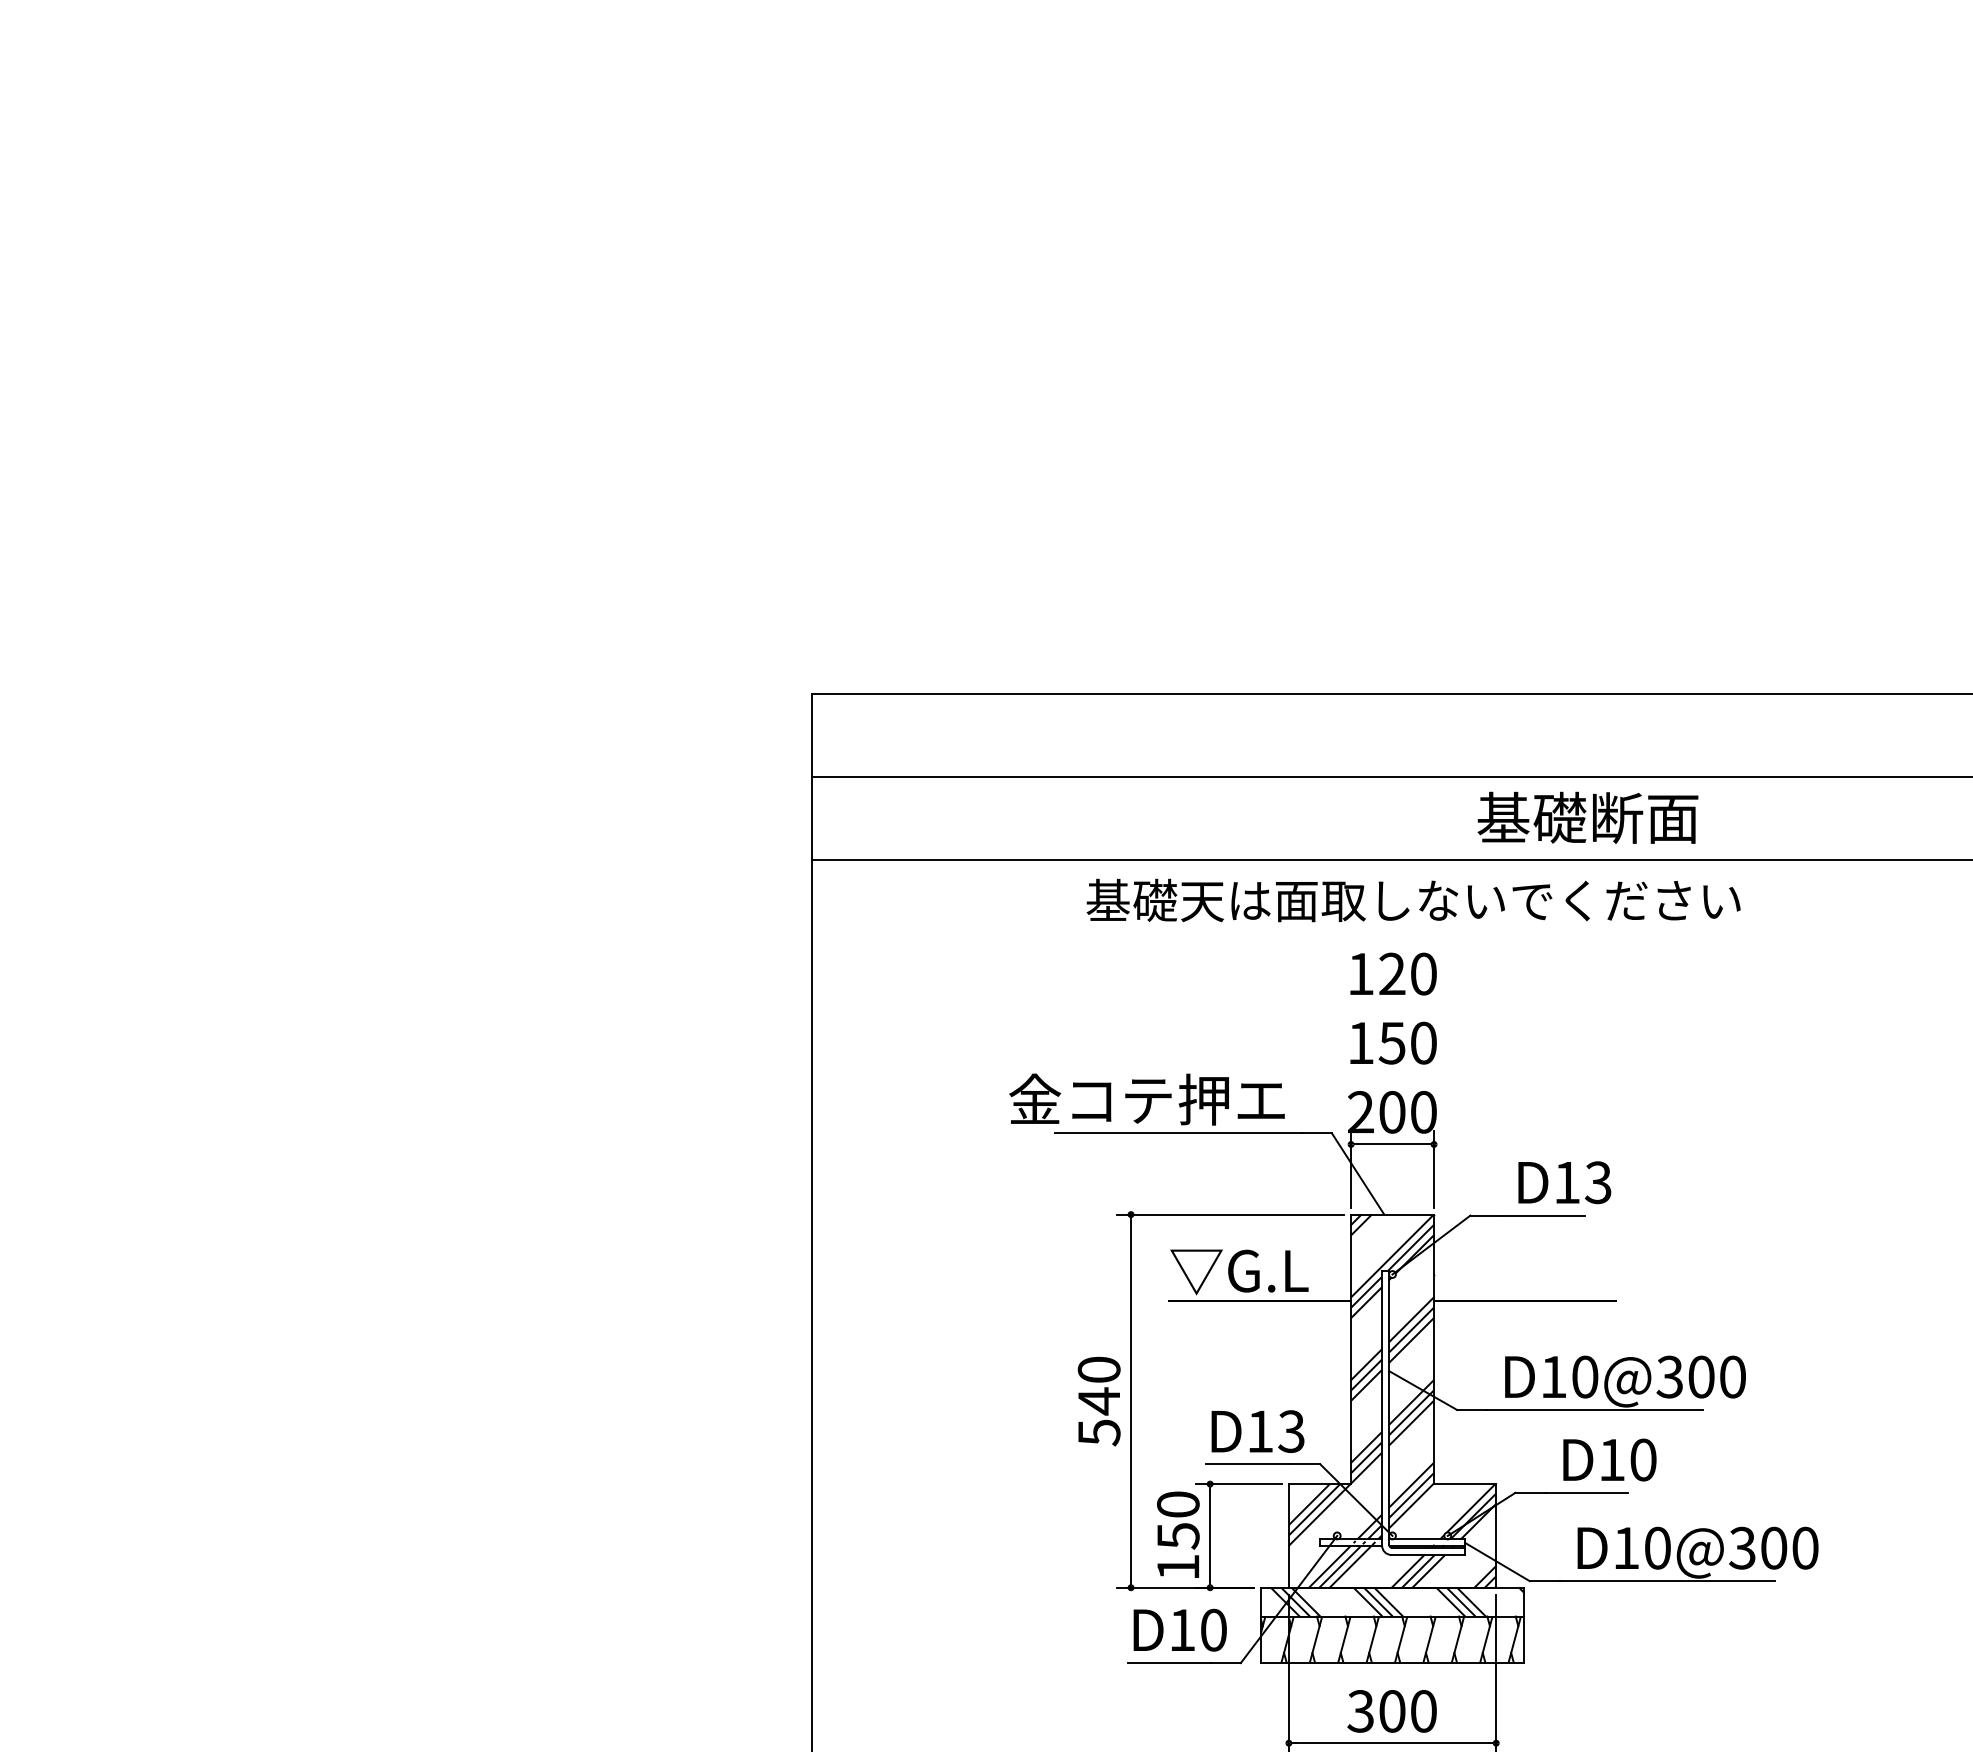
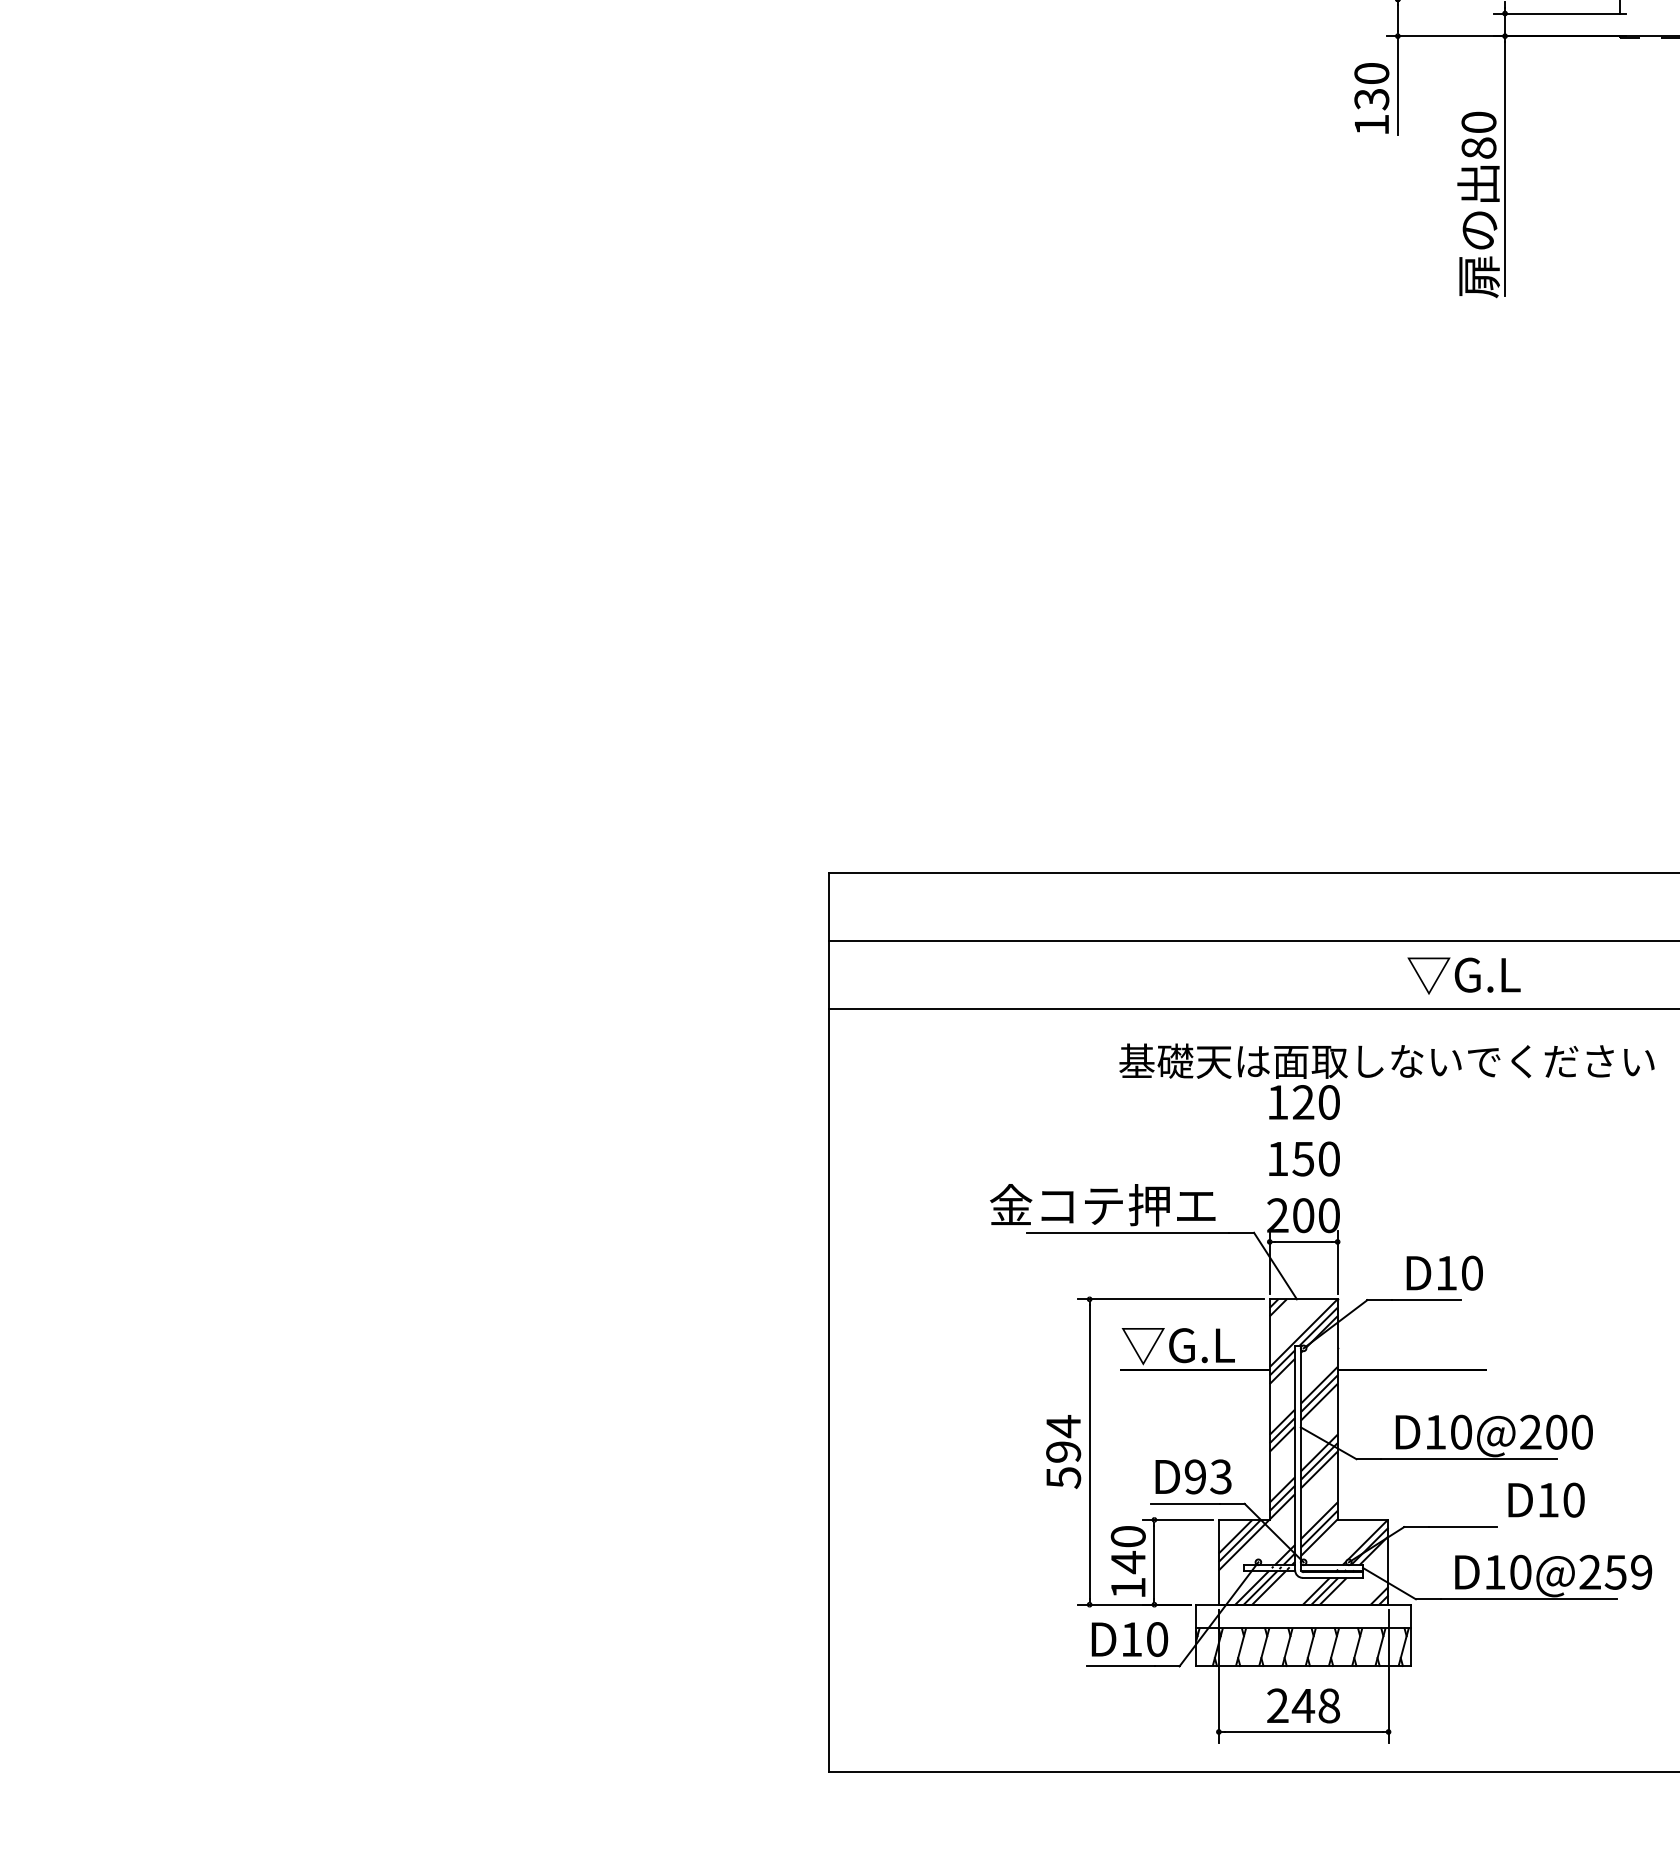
text: (1587, 817) -> (1463, 974), 基礎断面 -> ▽G.L
text: (1413, 899) -> (1386, 1060), moved
text: (1597, 1181) -> (1471, 1272), D13 -> D10
text: (1669, 1377) -> (1530, 1432), D10@300 -> D10@200
text: (1099, 1385) -> (1063, 1439), 540 -> 594
text: (1259, 1431) -> (1194, 1476), D13 -> D93
text: (1609, 1459) -> (1546, 1499), moved
text: (1178, 1536) -> (1128, 1562), 150 -> 140
text: (1773, 1547) -> (1615, 1571), D10@300 -> D10@259
hatch: (1397, 1602) -> (1307, 1616), removed
text: (1392, 1710) -> (1303, 1705), 300 -> 248

